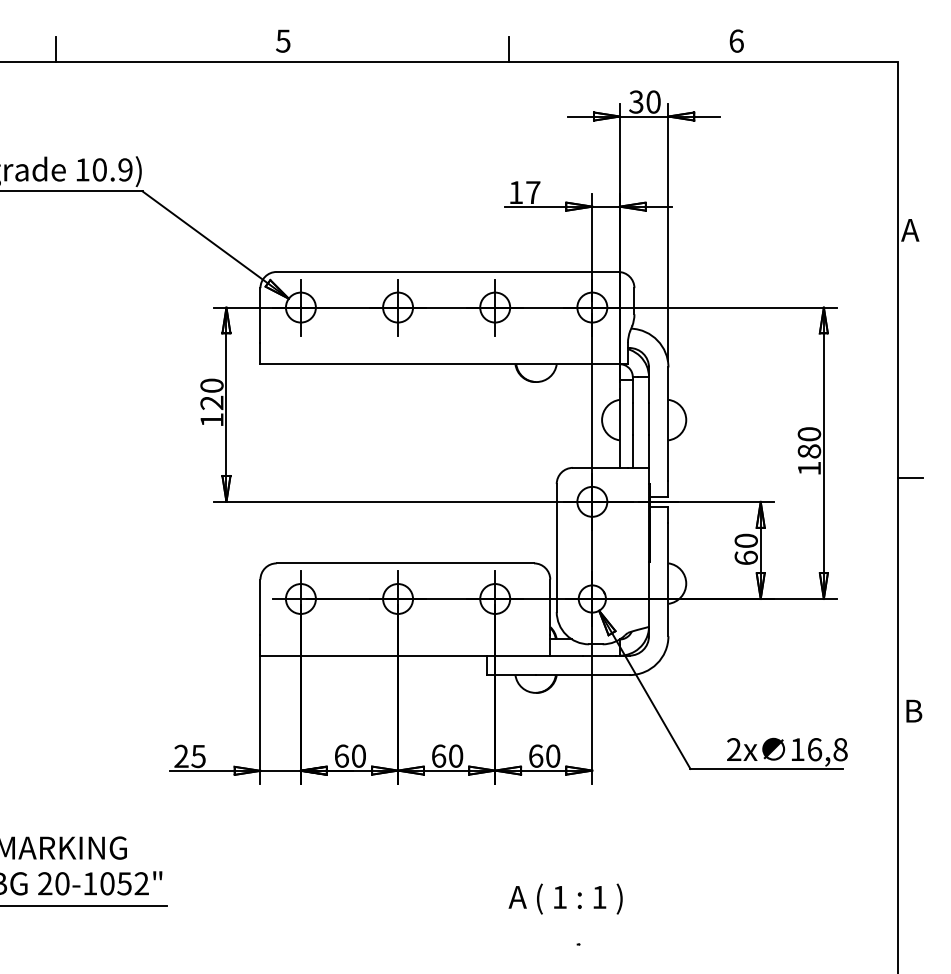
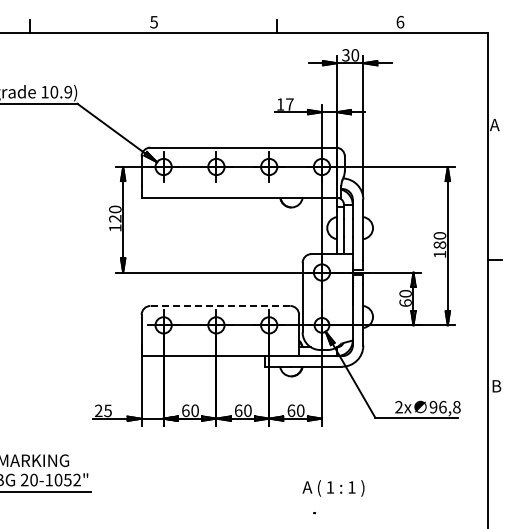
line: (405, 564) -> (220, 306), solid -> dashed
text: (797, 748) -> (433, 406), 16,8 -> 96,8
text: (565, 899) -> (333, 488), moved

